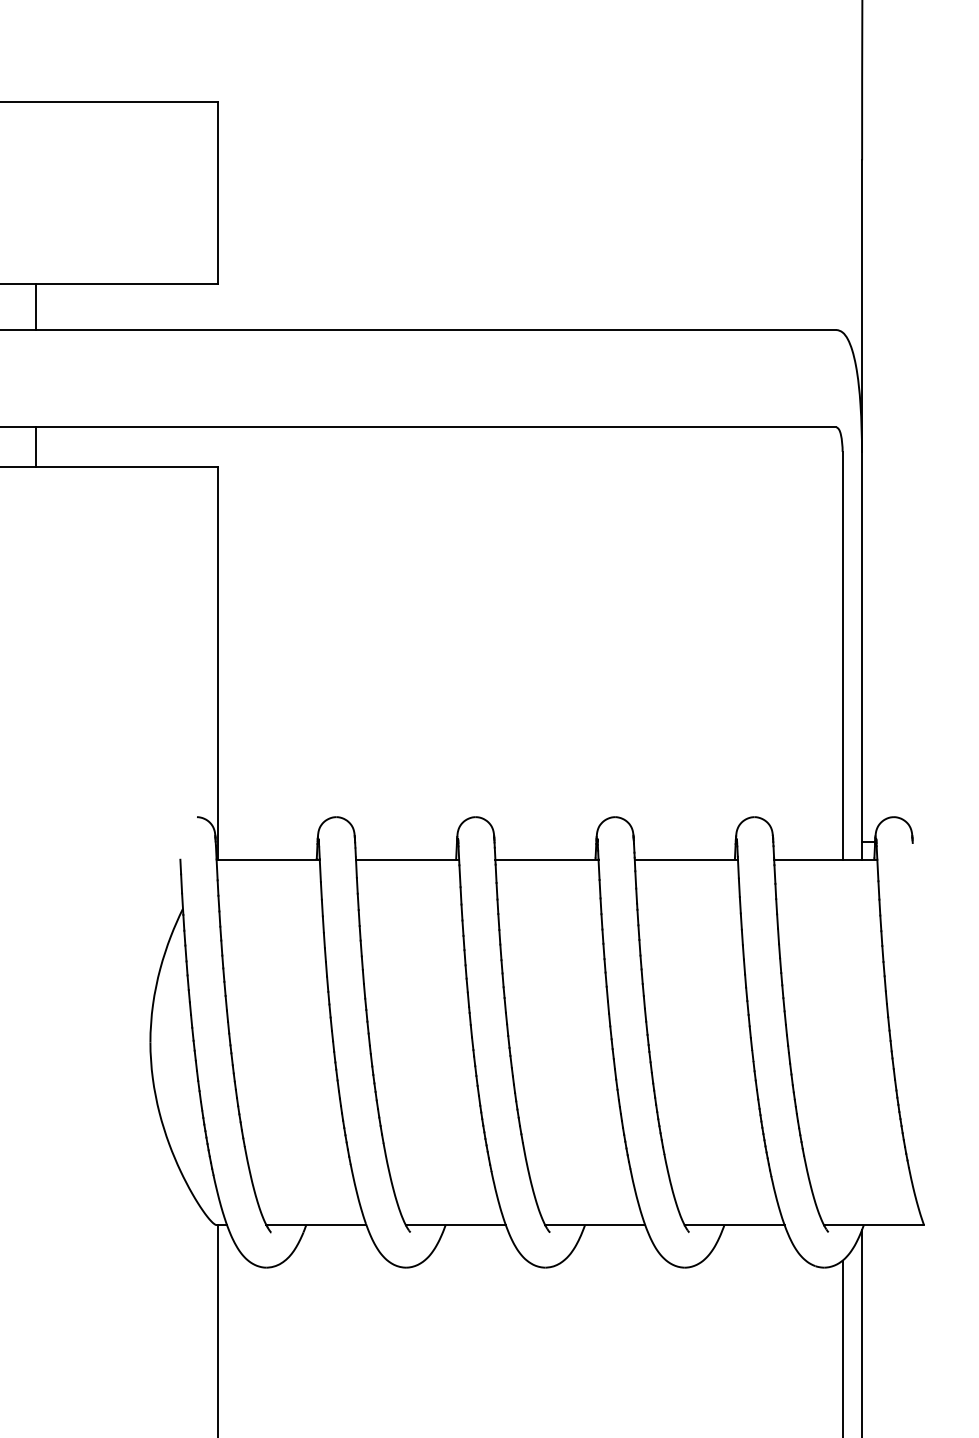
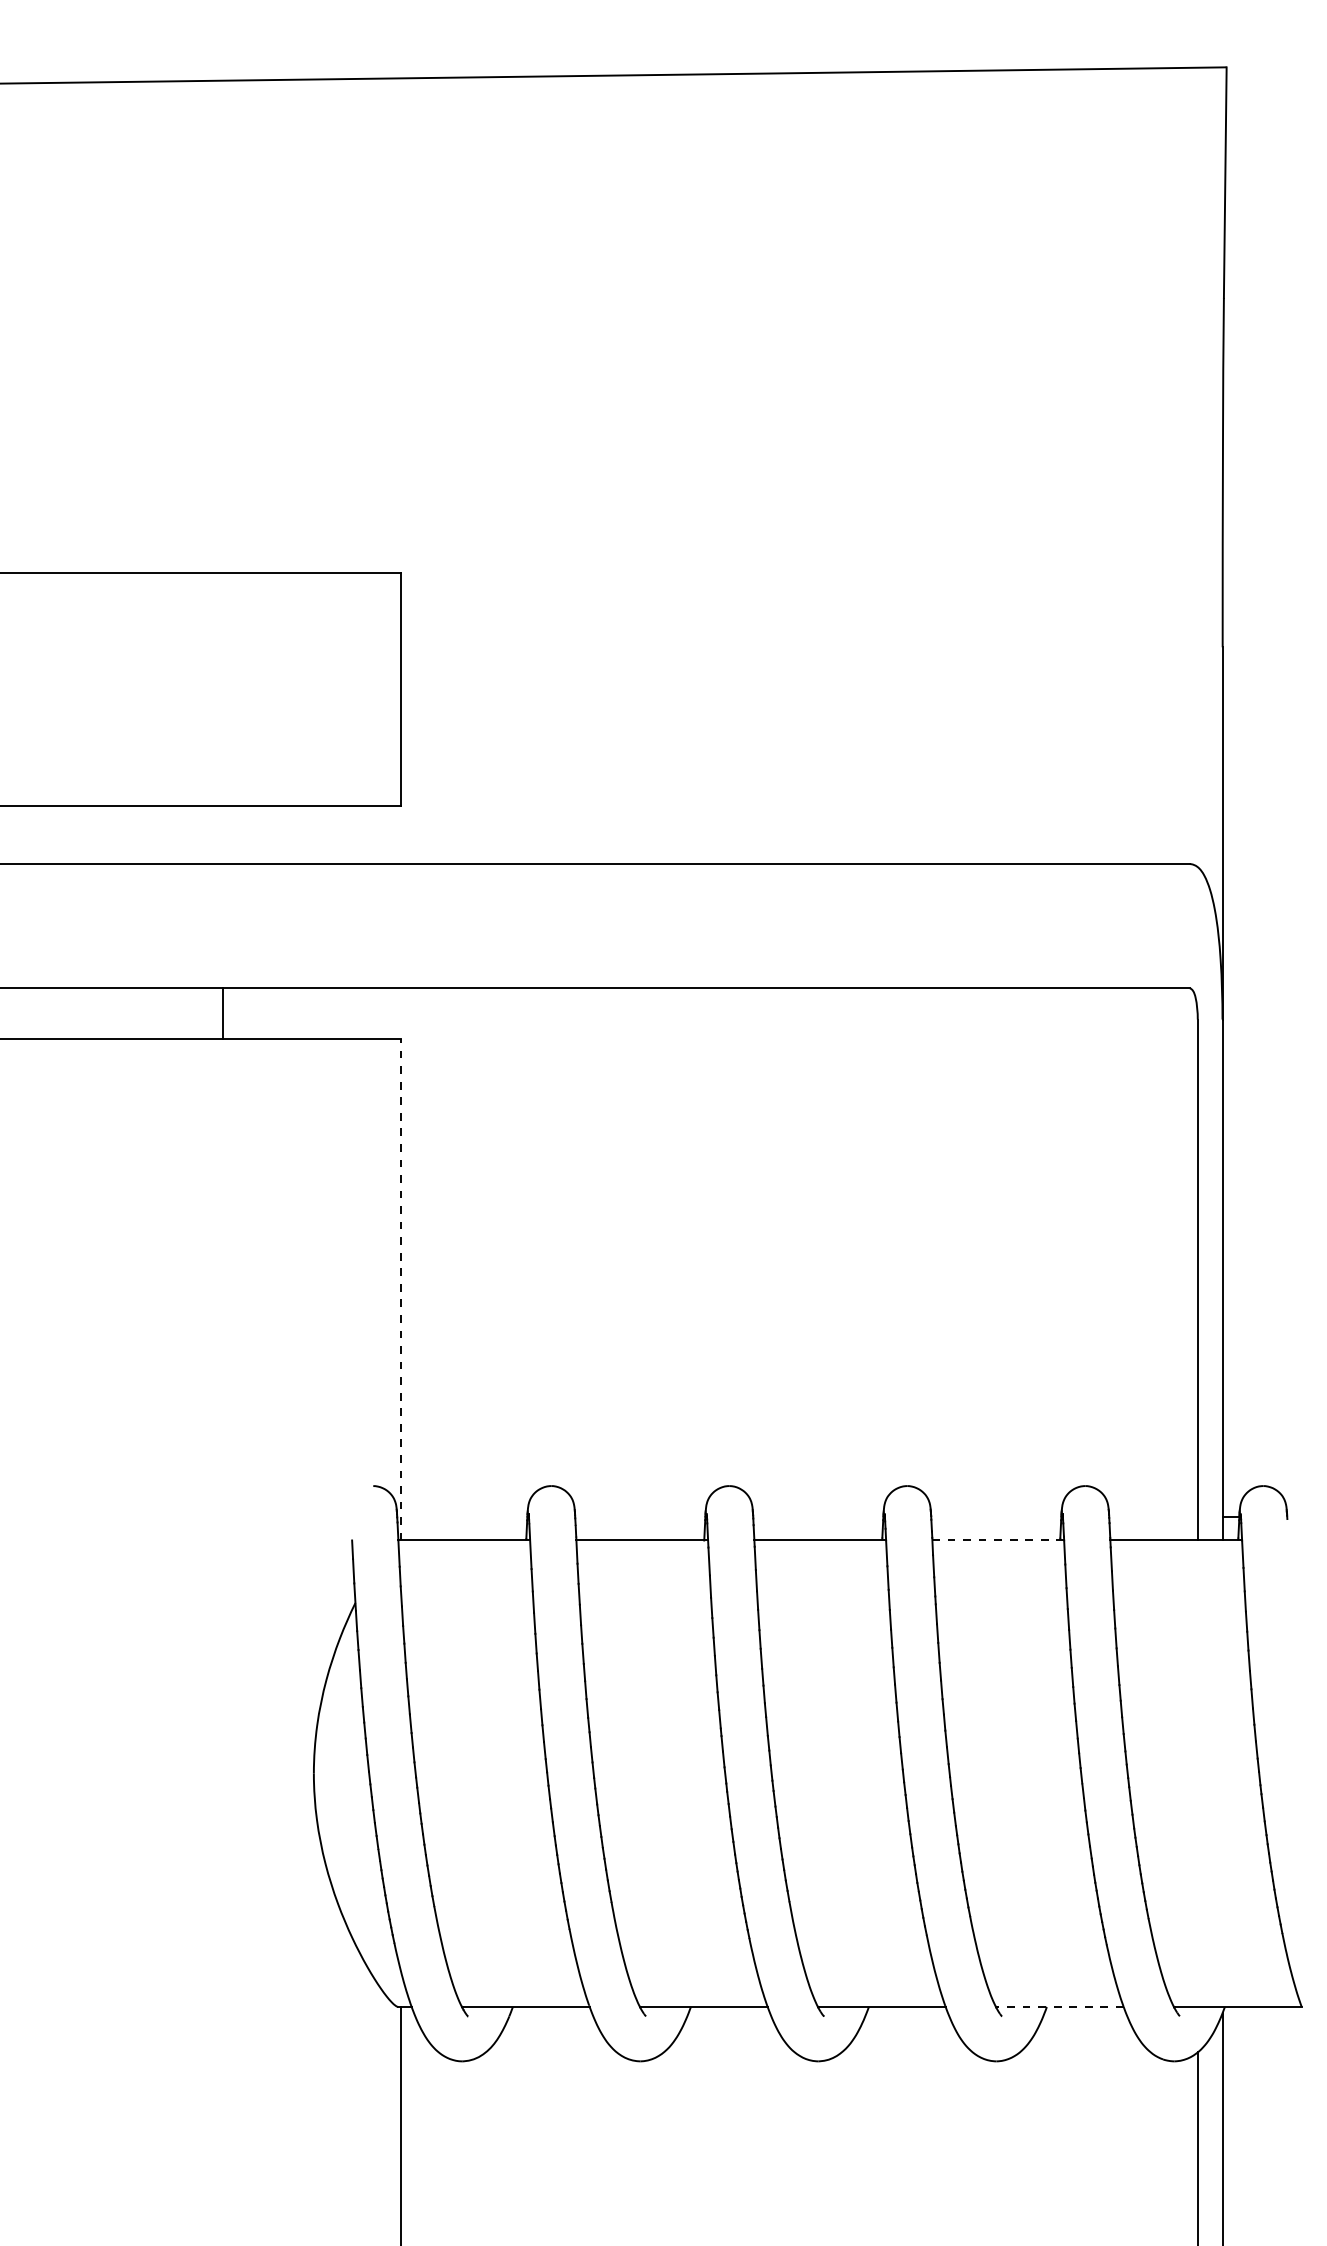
line: (35, 306) -> (167, 834), removed
line: (35, 447) -> (223, 1013), moved
line: (218, 663) -> (400, 1289), solid -> dashed
line: (686, 859) -> (998, 1540), solid -> dashed
line: (734, 1224) -> (1059, 2006), solid -> dashed

